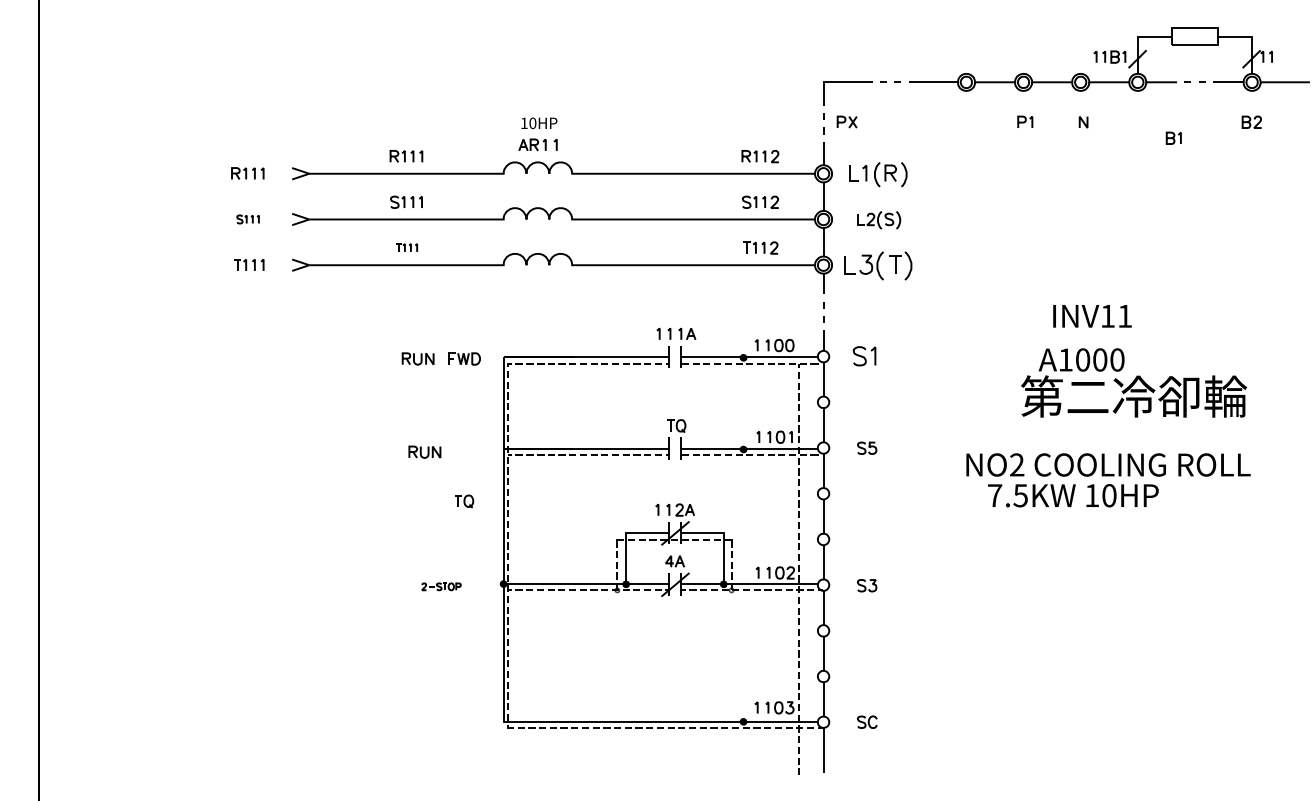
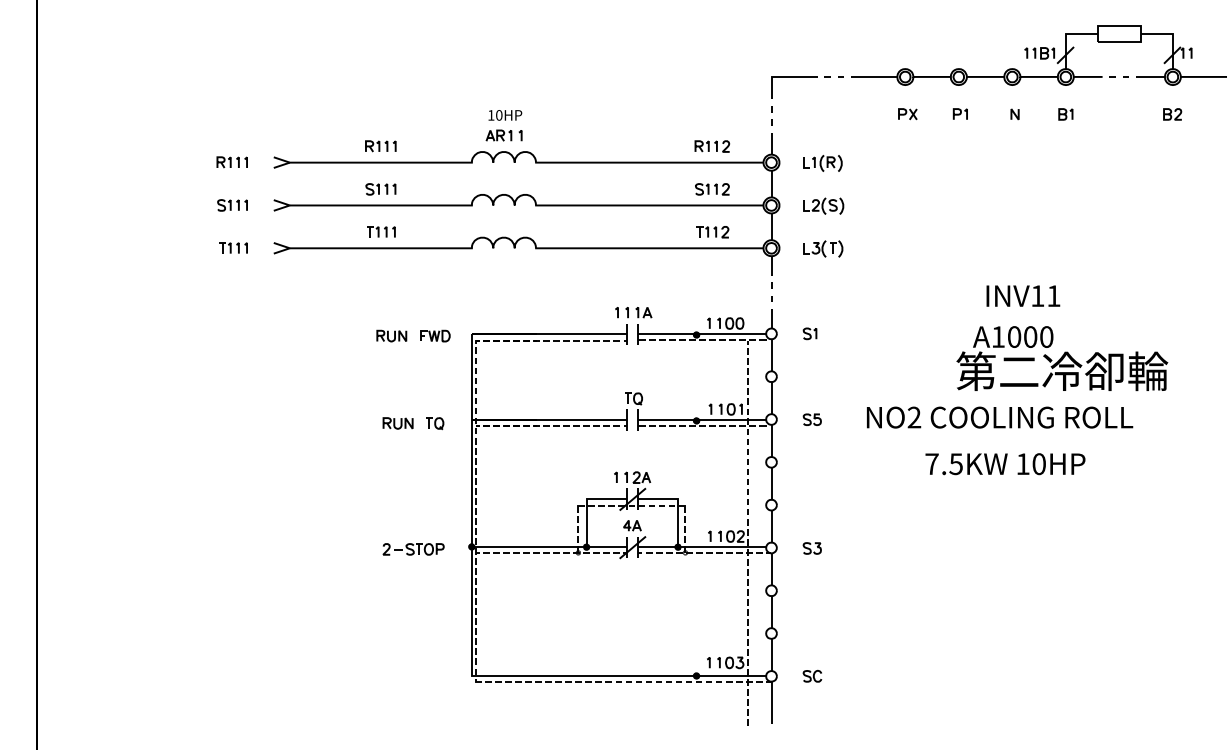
part: (846, 121) -> (907, 113), moved
part: (1173, 137) -> (1065, 113), moved
part: (878, 174) -> (822, 163), size x0.71
part: (247, 219) -> (231, 205), size x1.43
part: (406, 247) -> (380, 231), size x1.43
part: (878, 265) -> (822, 248), size x0.62
part: (864, 356) -> (809, 333), size x0.62
text: (1108, 464) -> (999, 417), moved
part: (464, 501) -> (435, 423), moved
part: (441, 586) -> (413, 549), size x1.67

